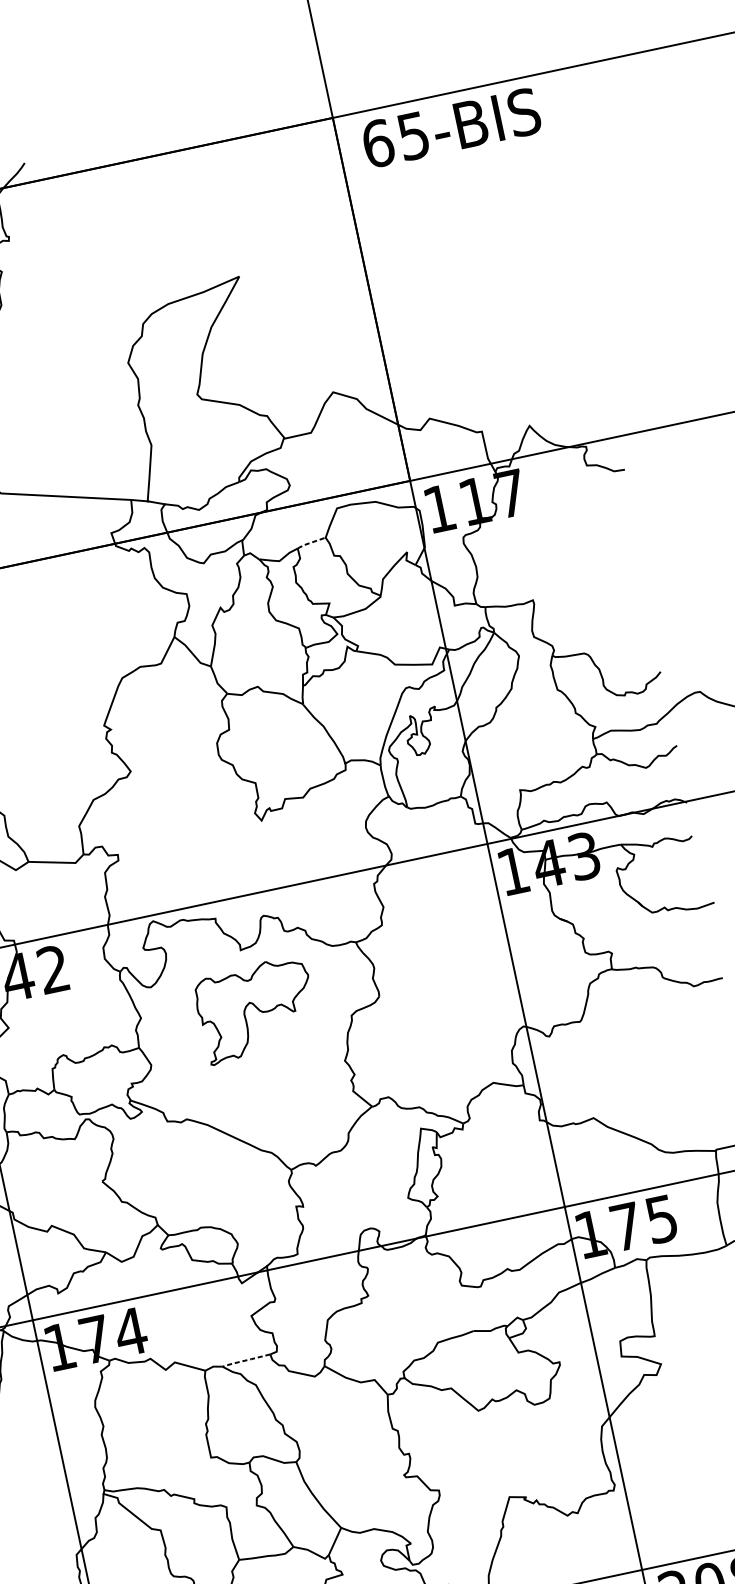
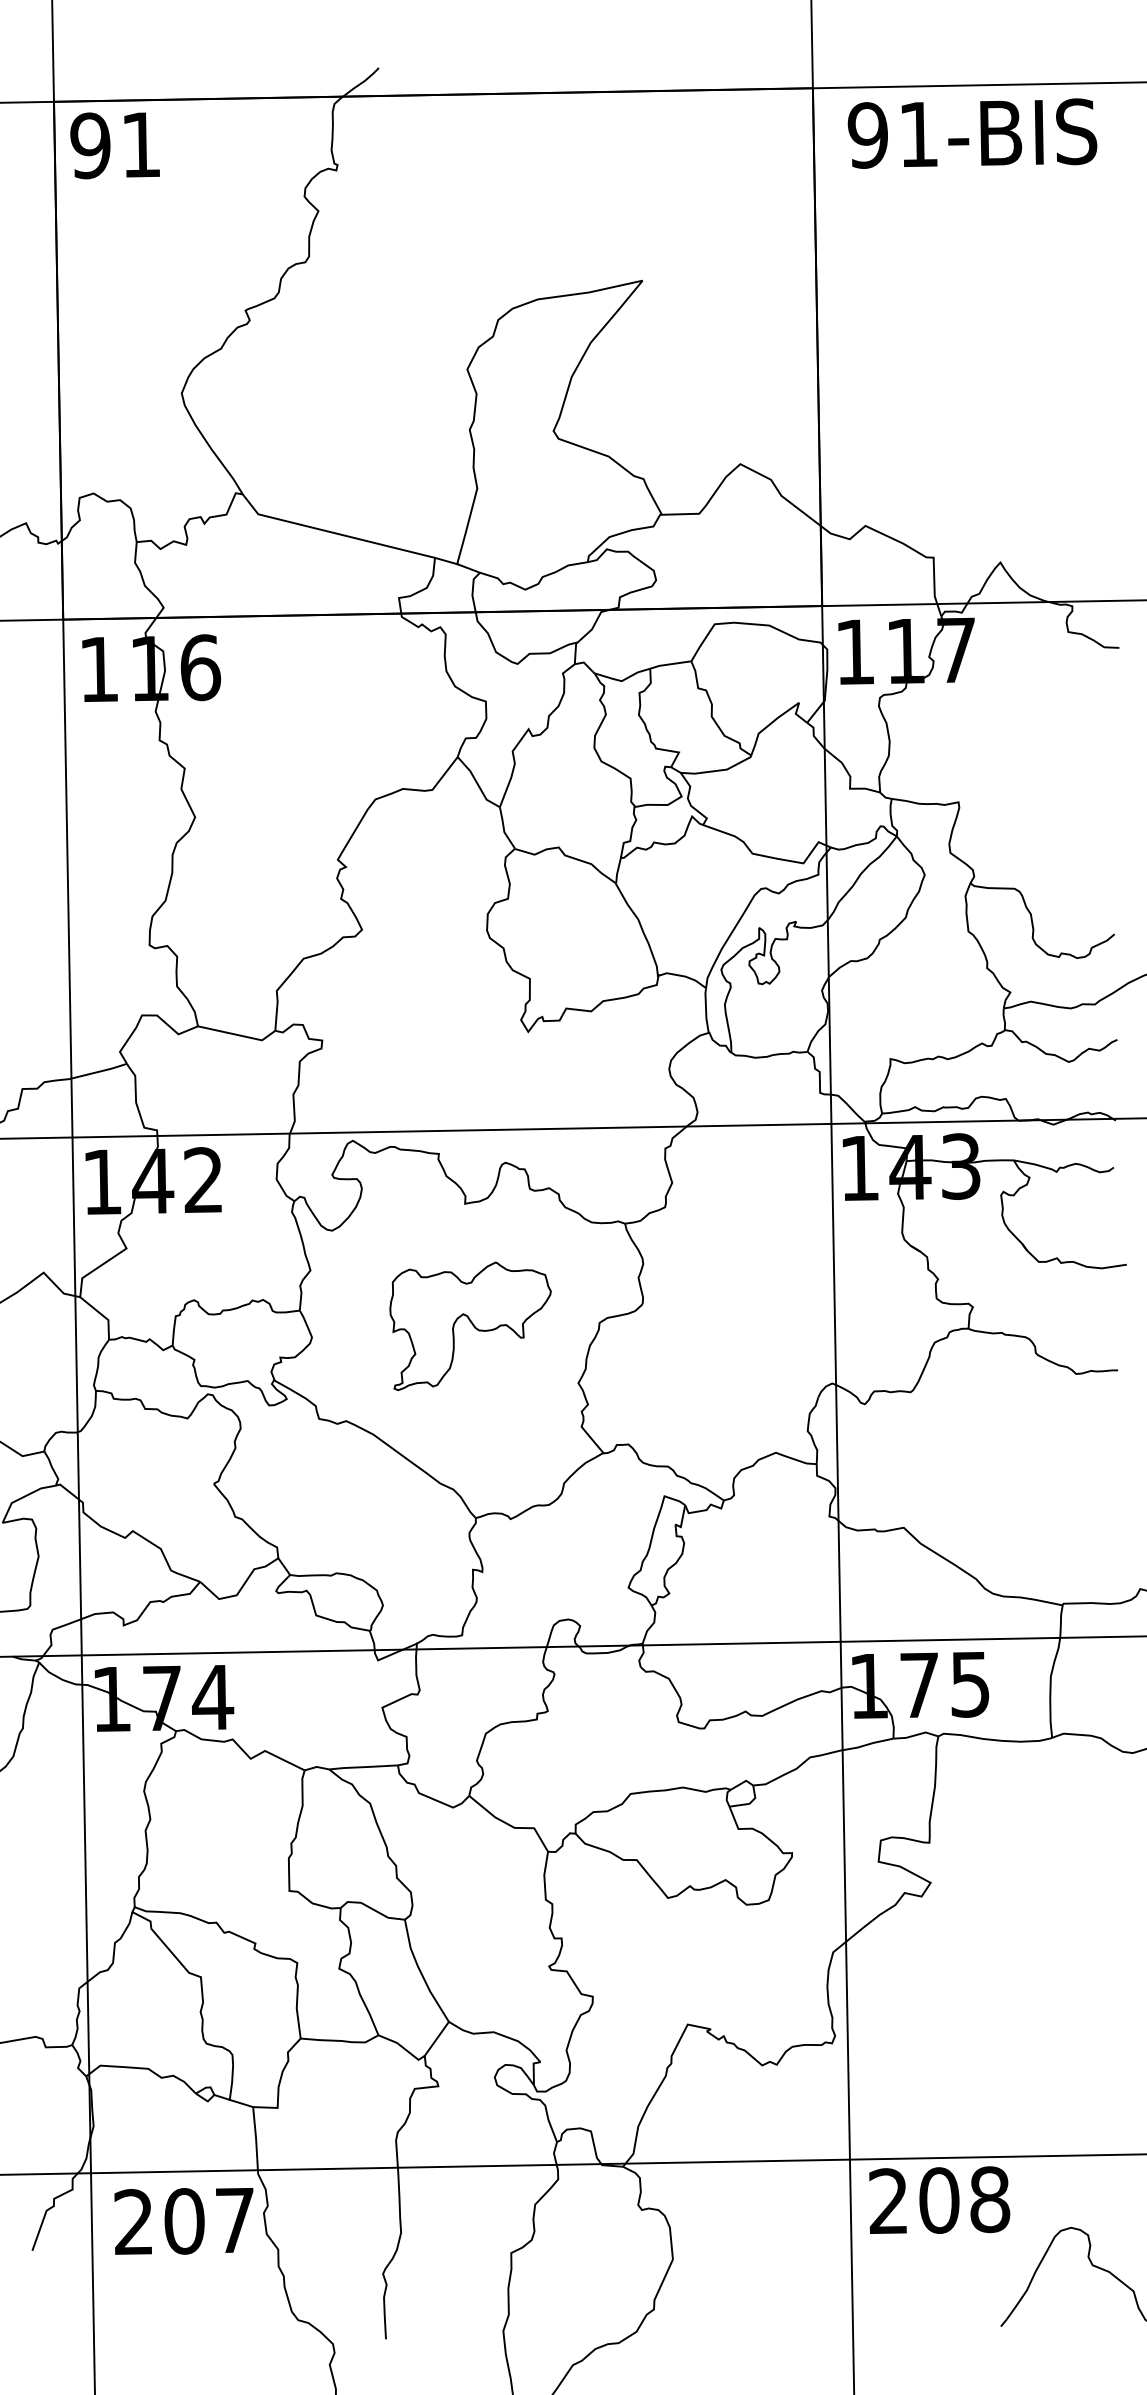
text: (395, 140) -> (892, 135), 65-BIS -> 91-BIS
line: (310, 542) -> (669, 664), dashed -> solid
part: (256, 1010) -> (470, 1326), moved
line: (245, 1360) -> (362, 1767), dashed -> solid

